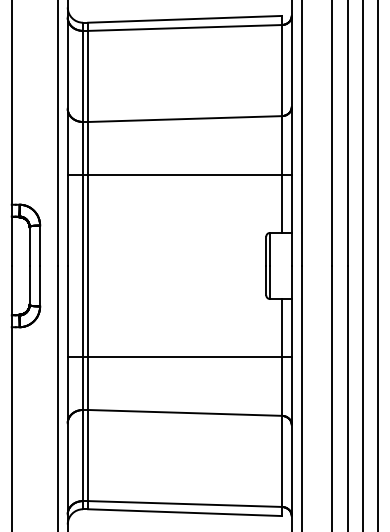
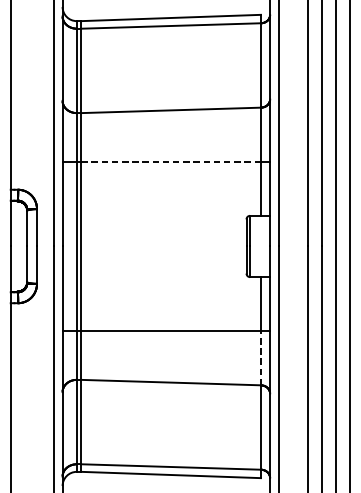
line: (184, 174) -> (170, 161), solid -> dashed
line: (281, 385) -> (260, 357), solid -> dashed

